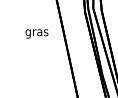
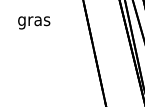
text: (36, 33) -> (33, 22), moved

